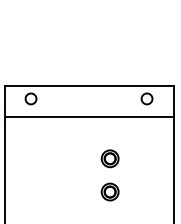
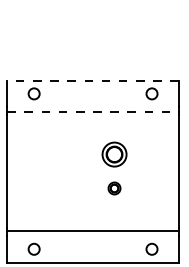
line: (89, 85) -> (93, 80), solid -> dashed
line: (89, 117) -> (93, 112), solid -> dashed
part: (110, 158) -> (114, 154), size x1.4
part: (110, 192) -> (114, 188), size x0.7

